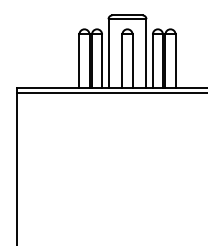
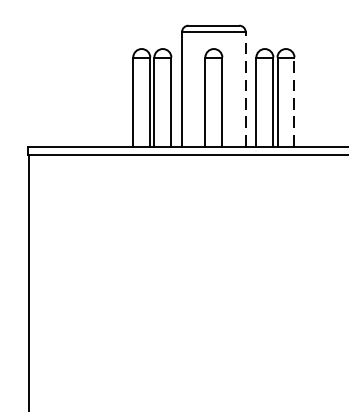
line: (146, 52) -> (245, 87), solid -> dashed
line: (175, 60) -> (294, 101), solid -> dashed

